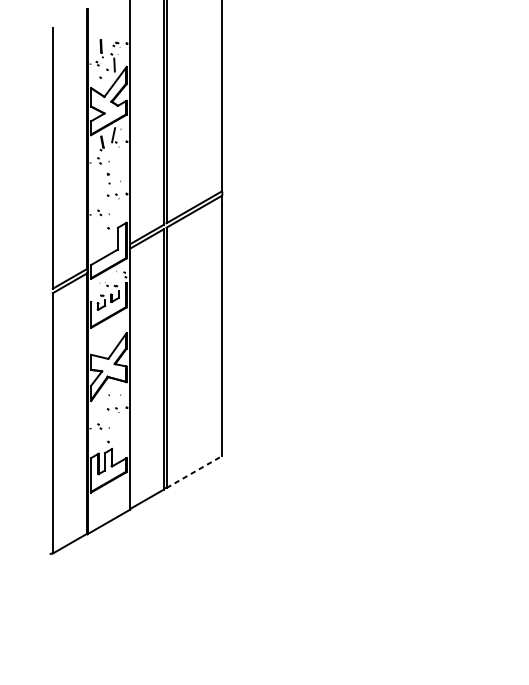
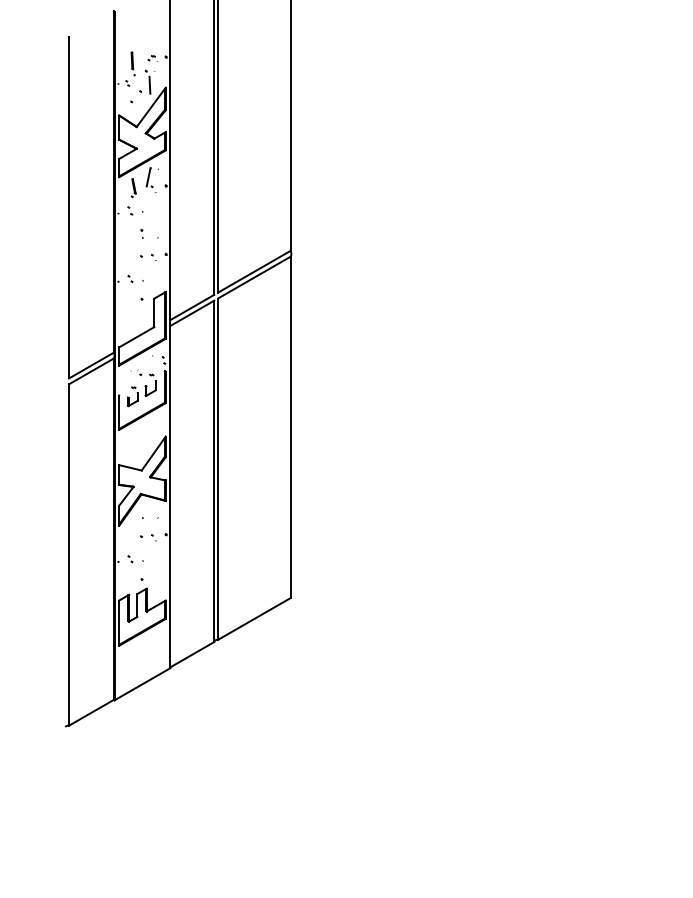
part: (108, 178) -> (141, 233), size x0.62
line: (194, 471) -> (254, 618), dashed -> solid

